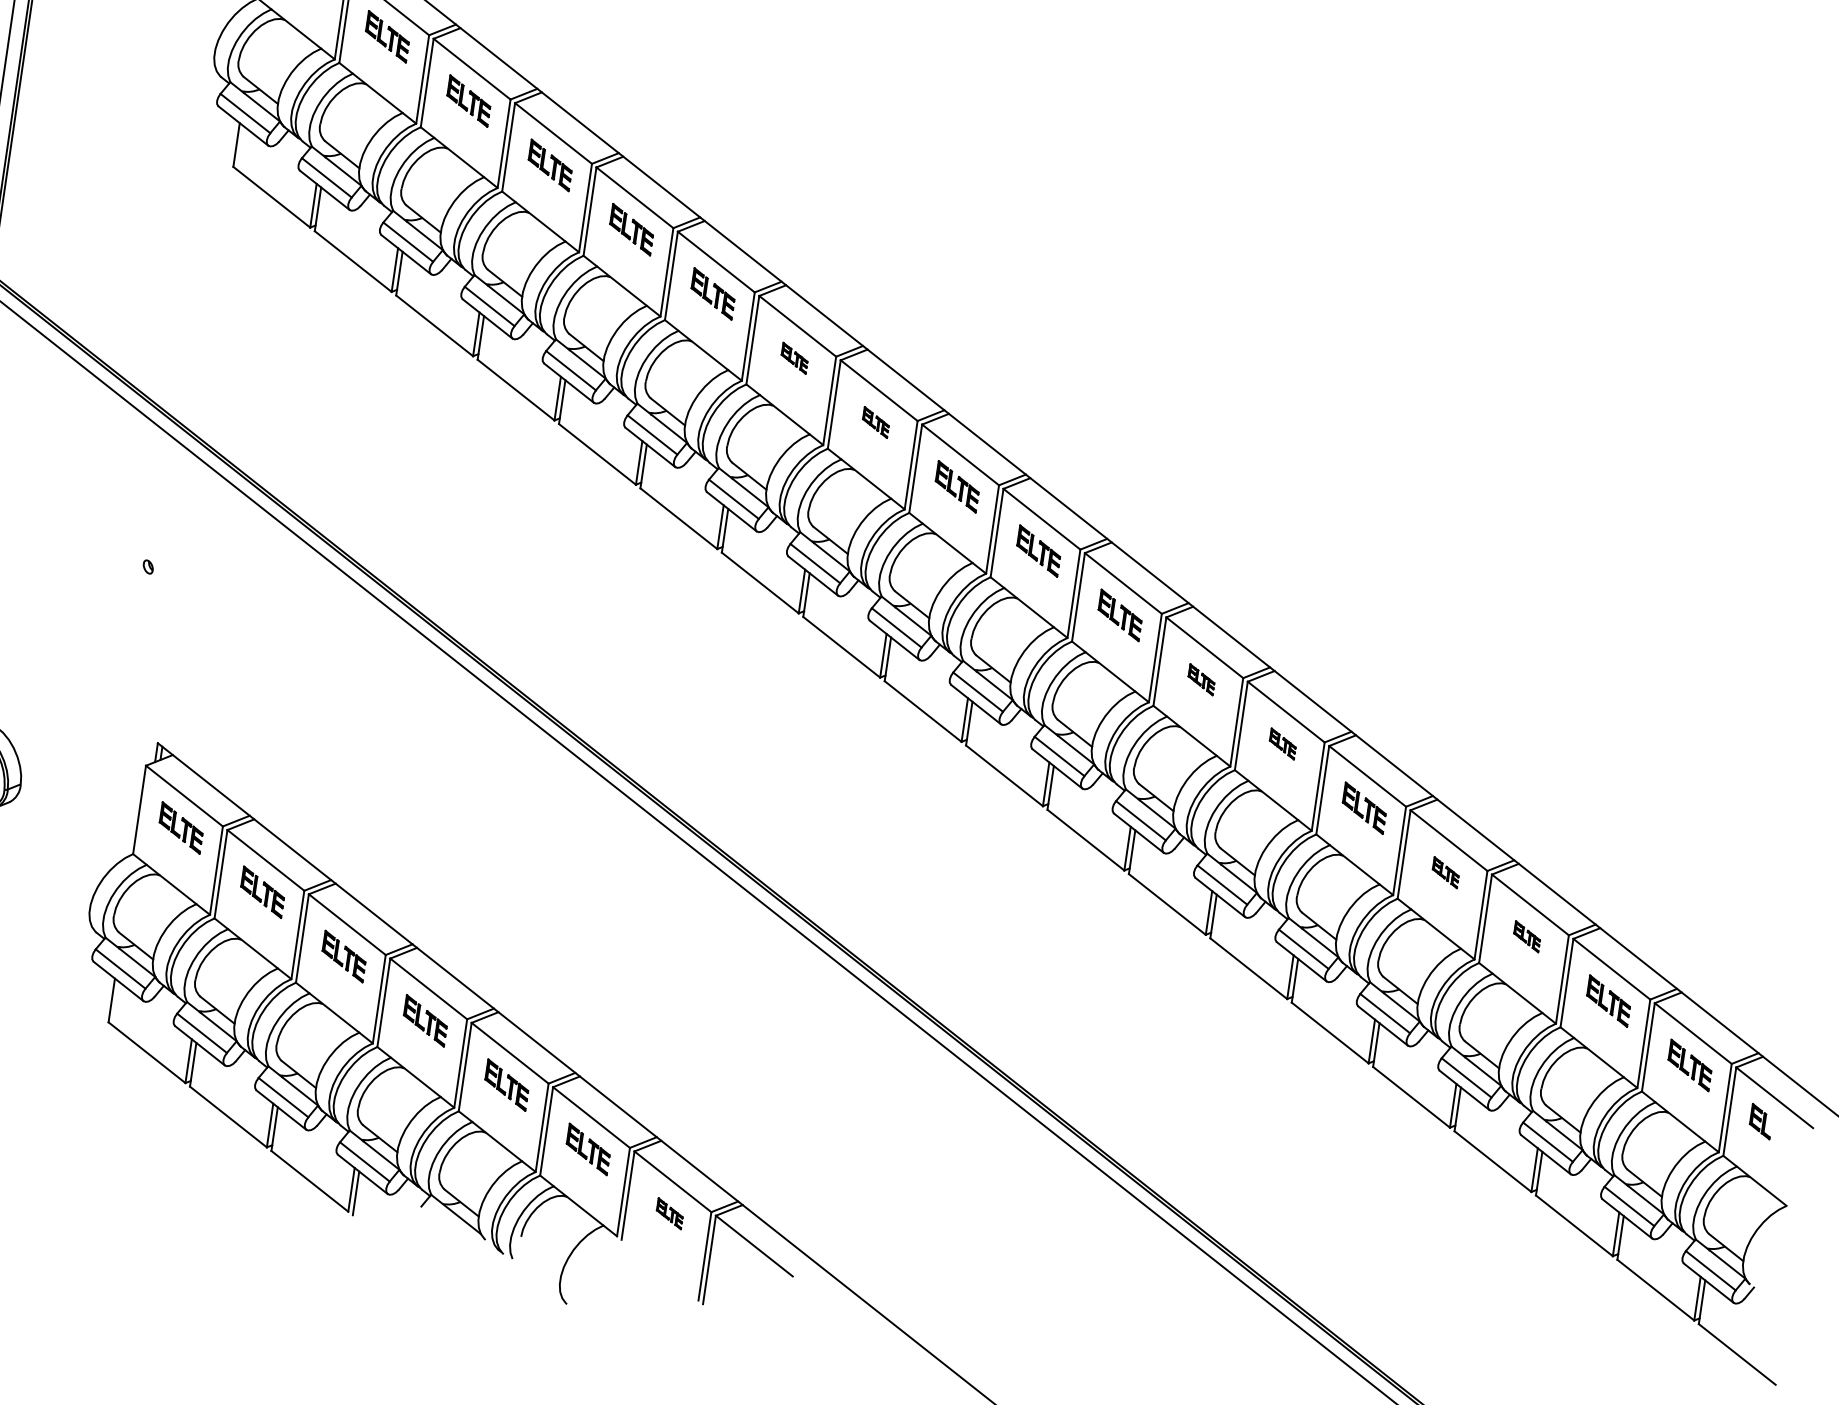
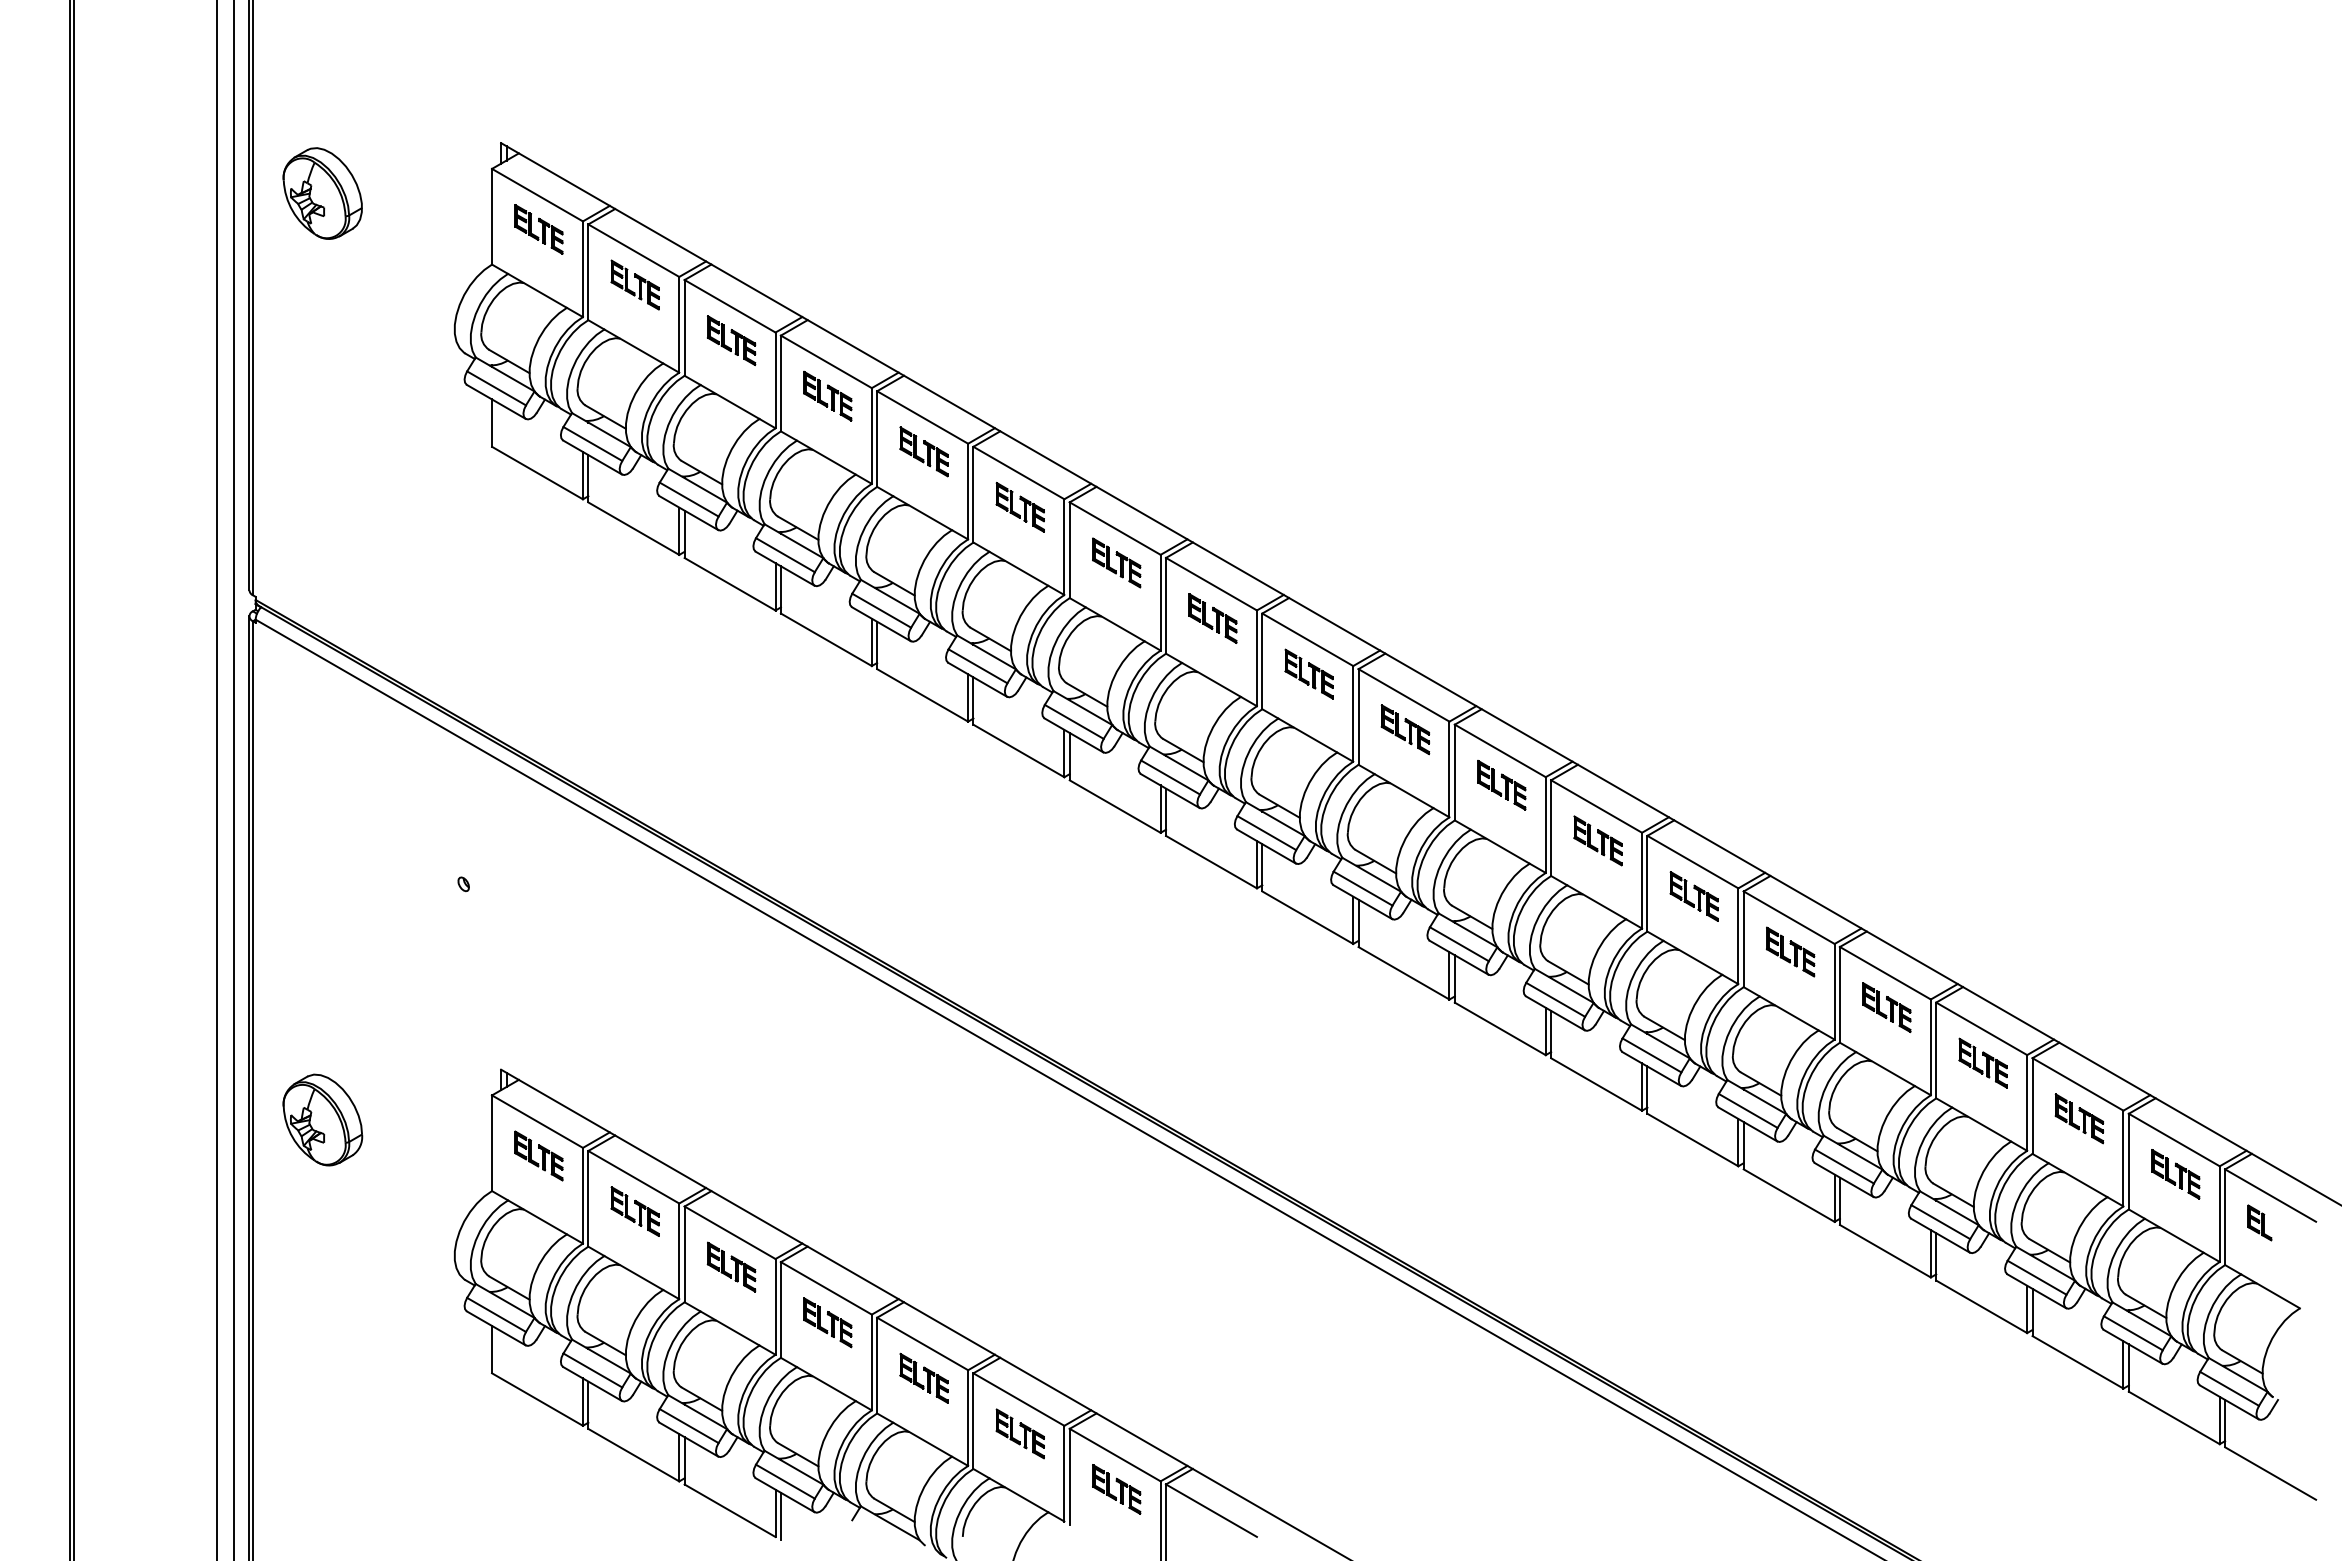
part: (794, 357) -> (1116, 562), size x1.67
part: (875, 422) -> (1212, 618), size x1.67
part: (1201, 679) -> (1597, 840), size x1.67
part: (1282, 743) -> (1693, 896), size x1.67
part: (1445, 872) -> (1886, 1007), size x1.67
part: (1526, 936) -> (1982, 1062), size x1.67
part: (669, 1213) -> (1116, 1489), size x1.67

